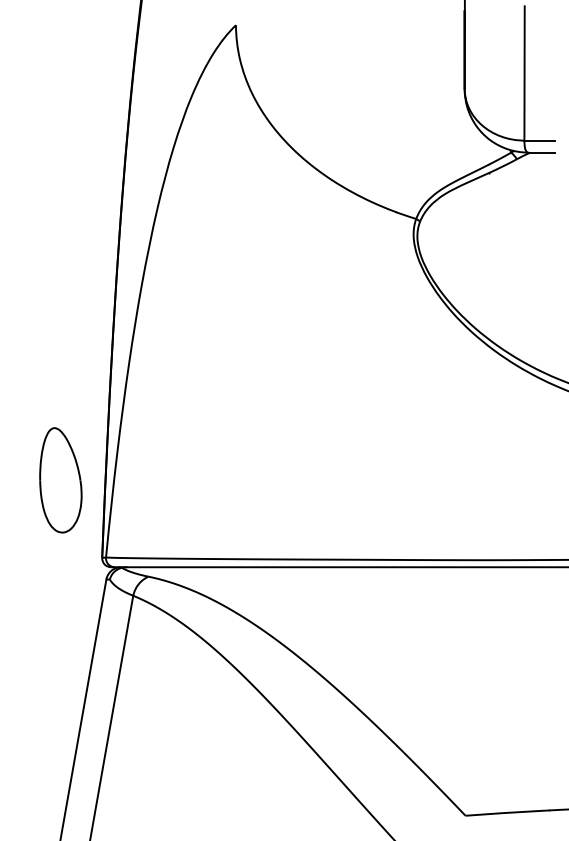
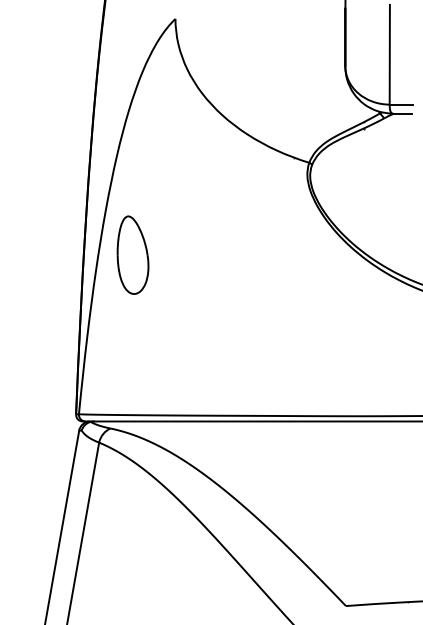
part: (60, 480) -> (132, 255), moved

